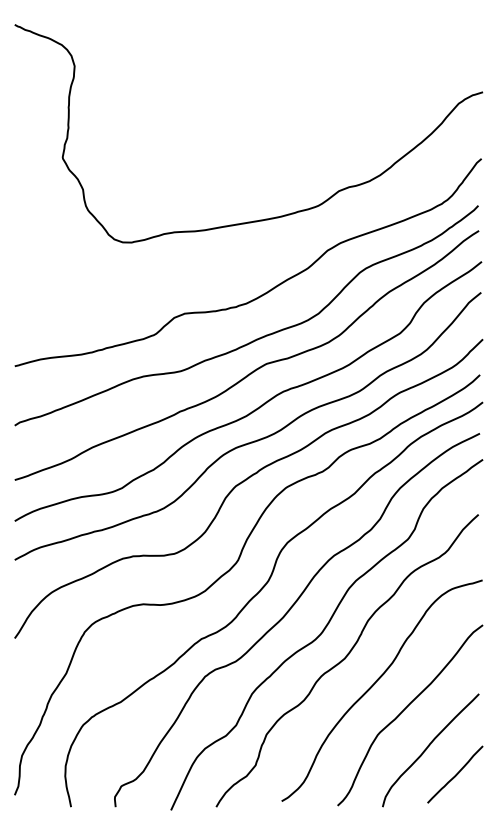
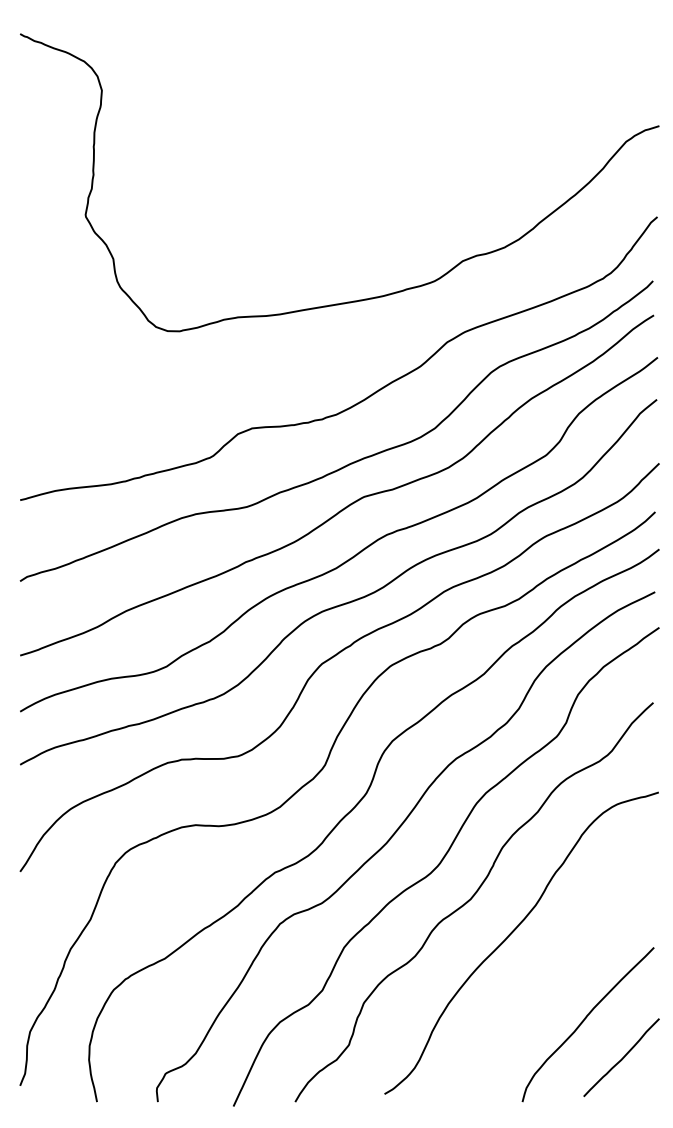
curve: (405, 709) -> (553, 968), removed

